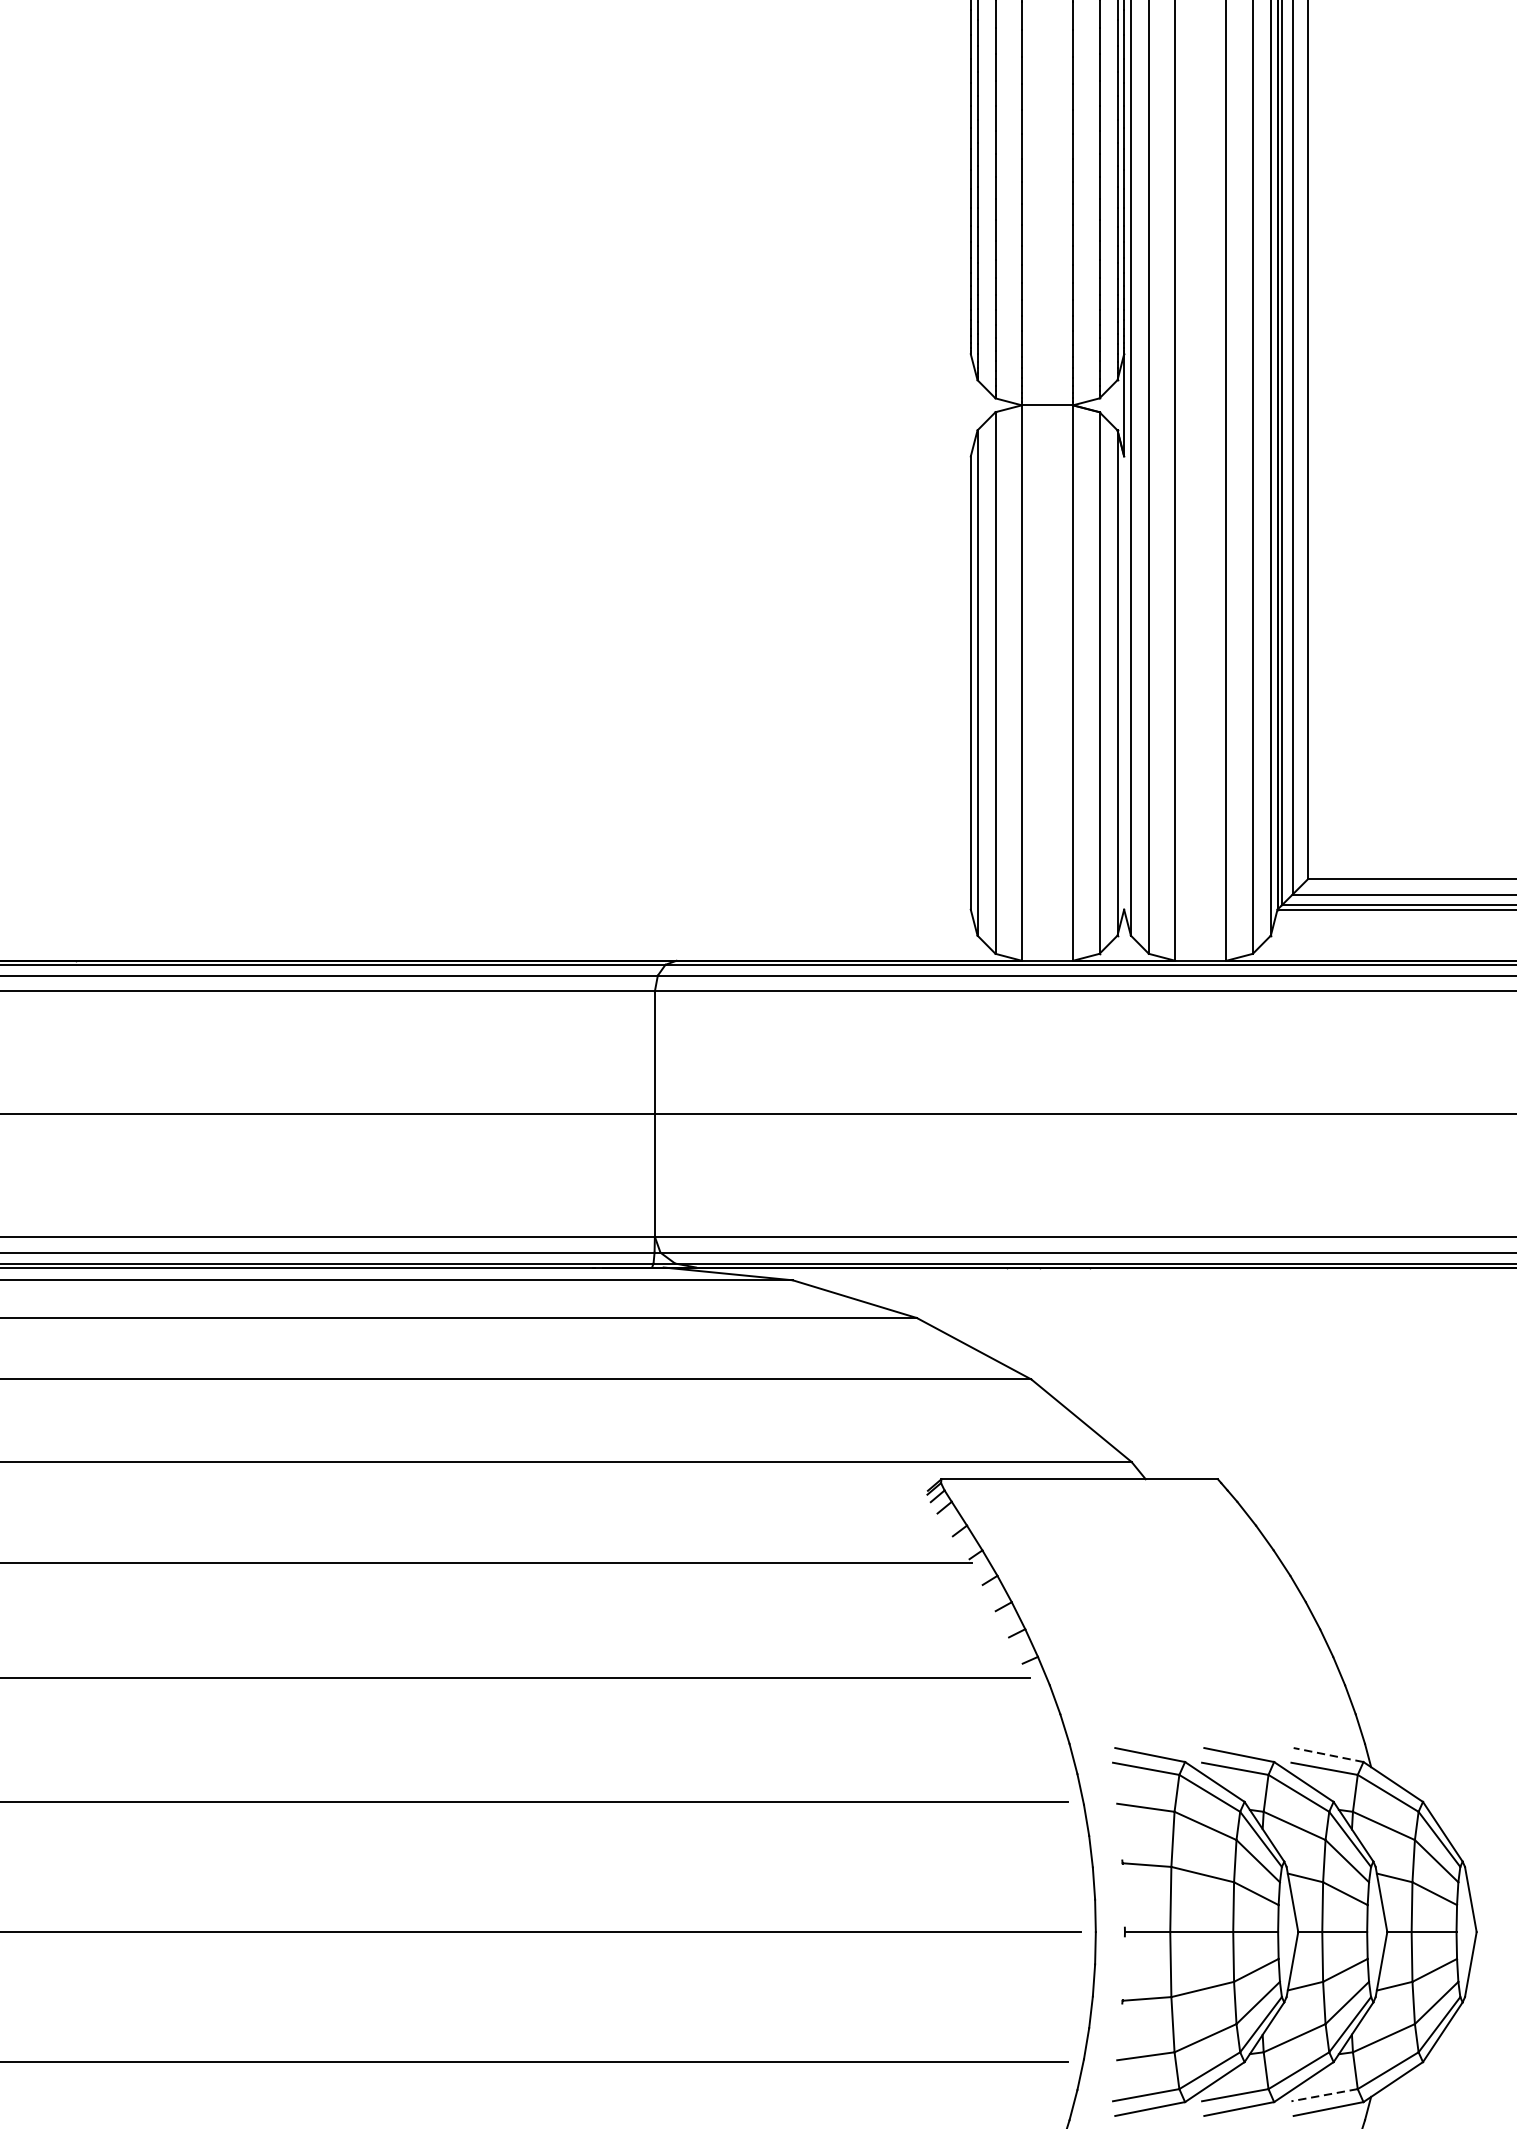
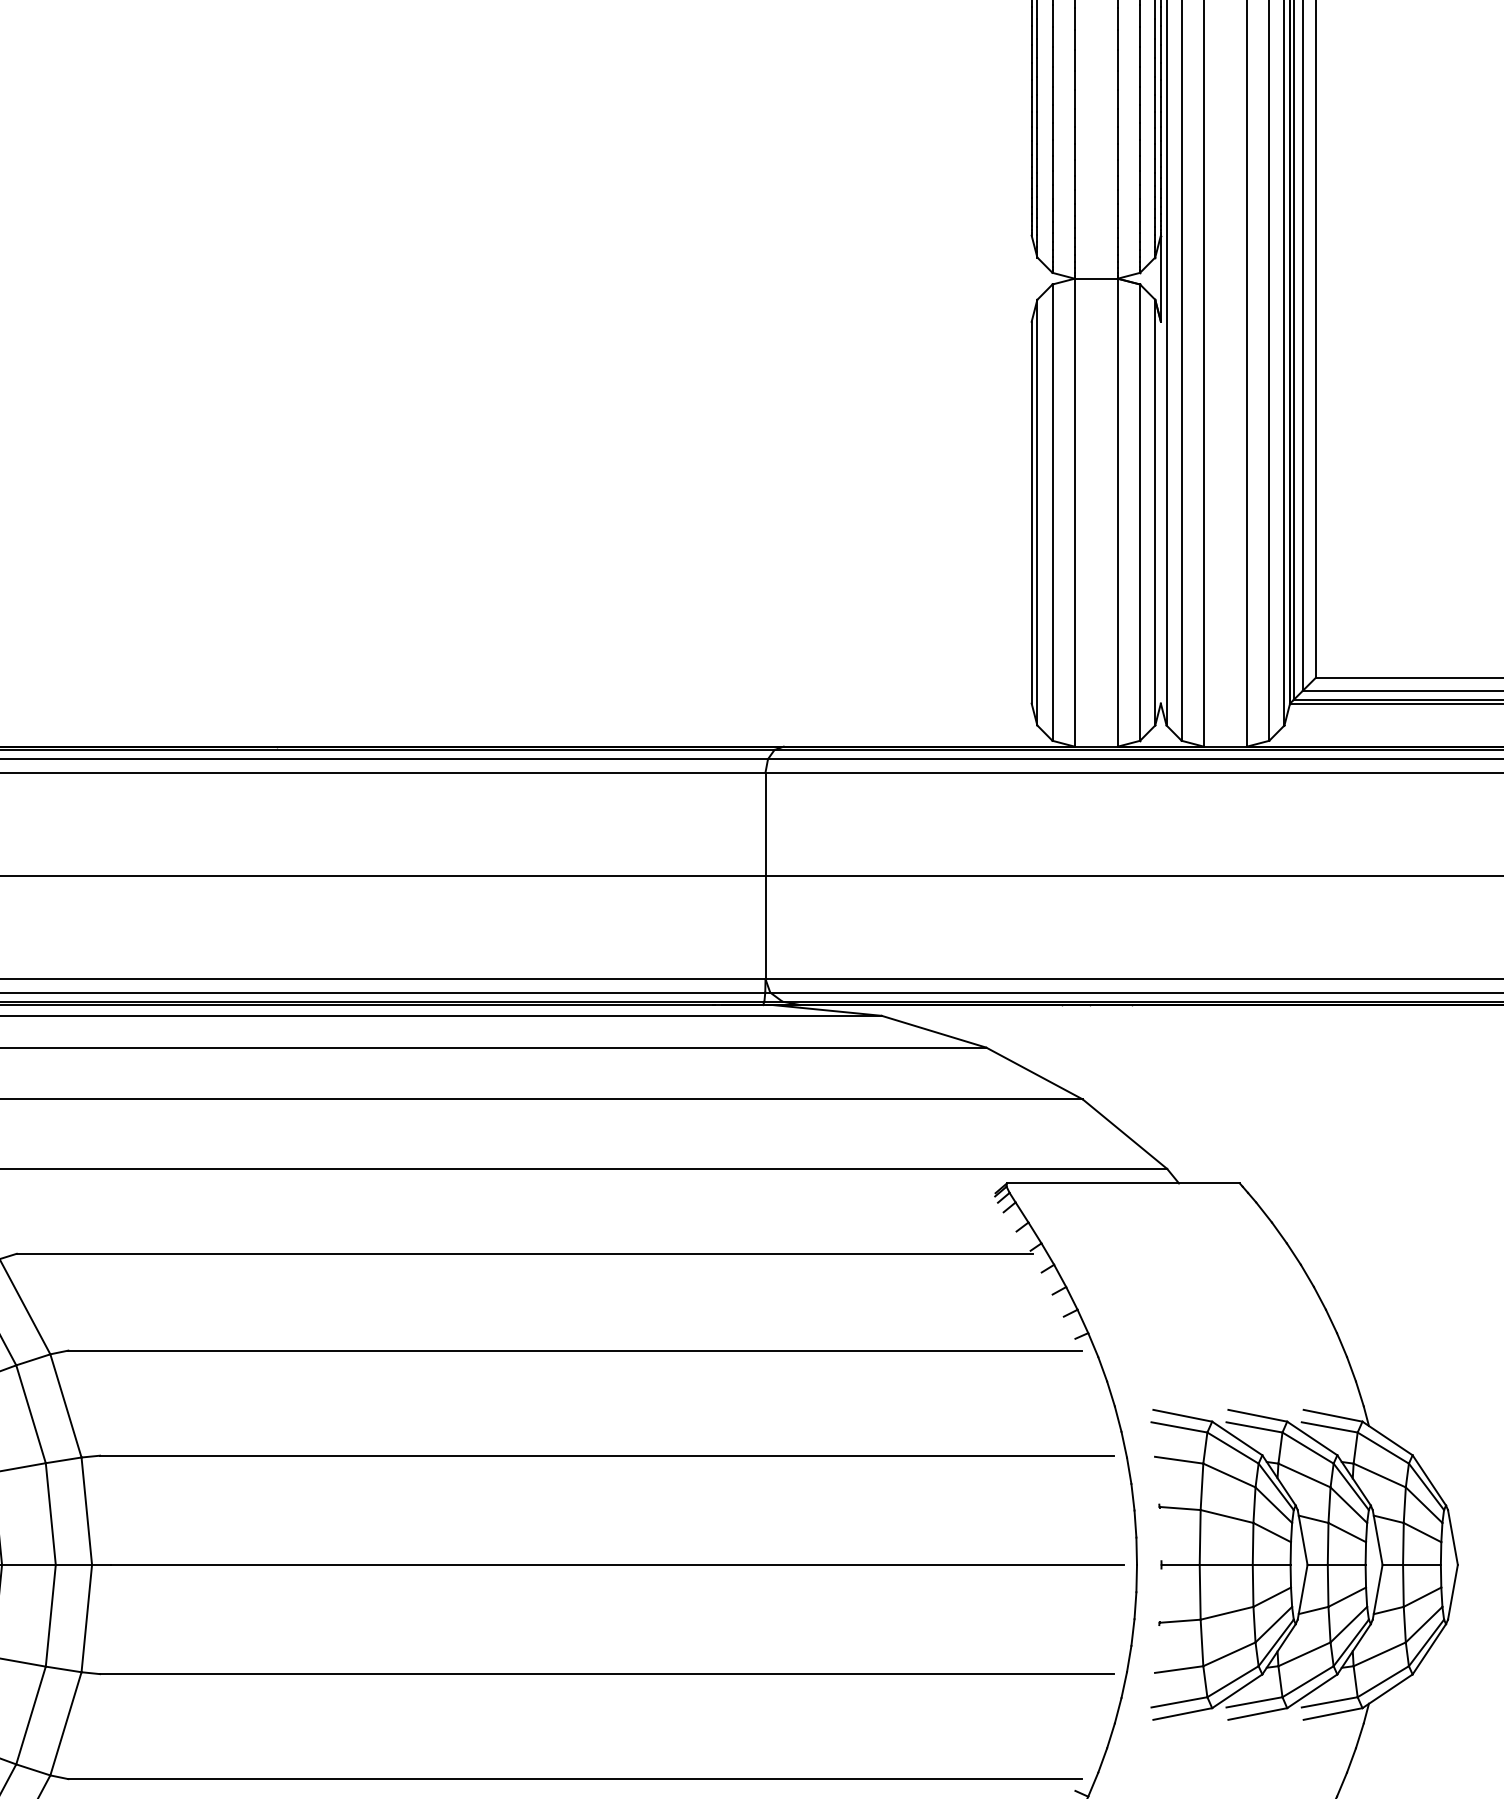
line: (1329, 1754) -> (1333, 1415), dashed -> solid
line: (1324, 2095) -> (1329, 1702), dashed -> solid

